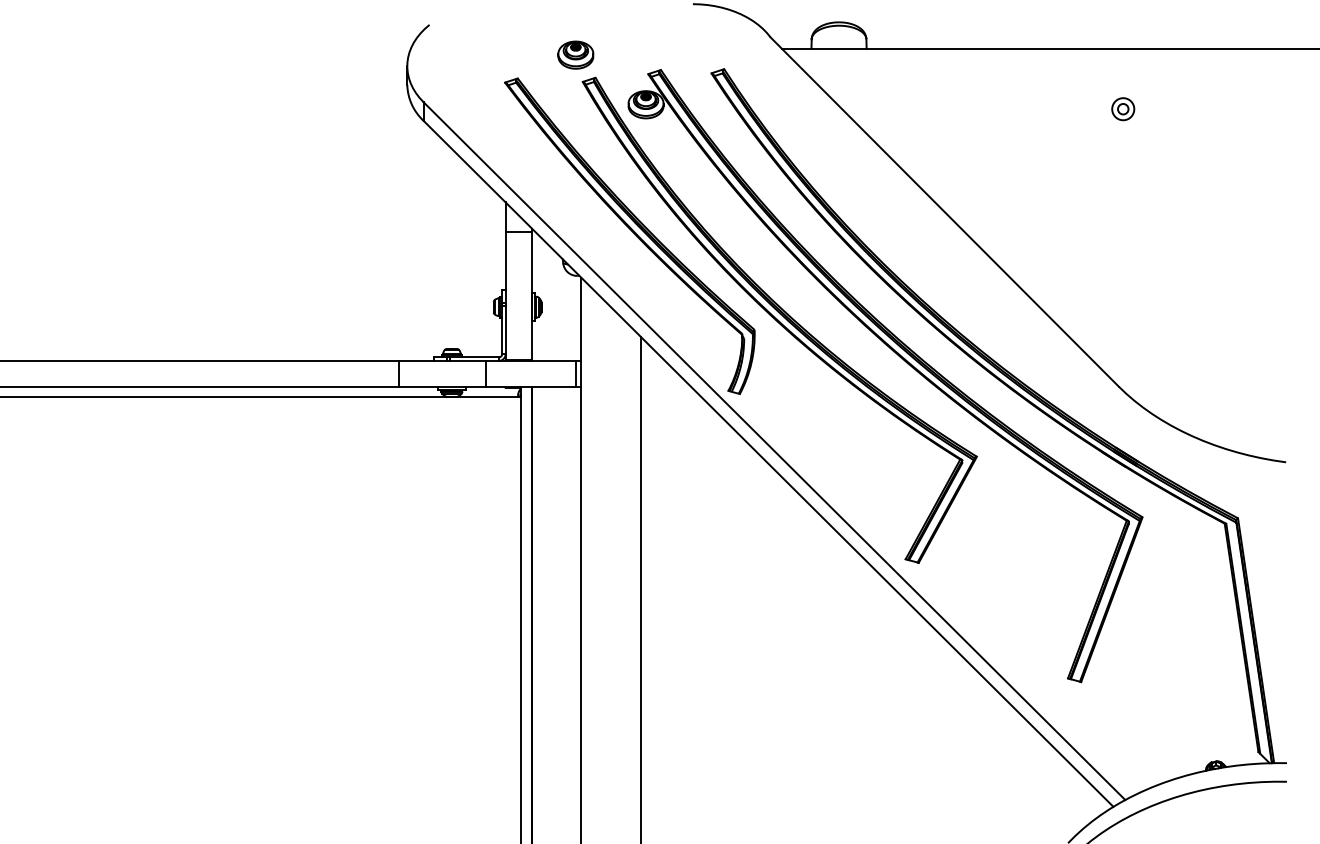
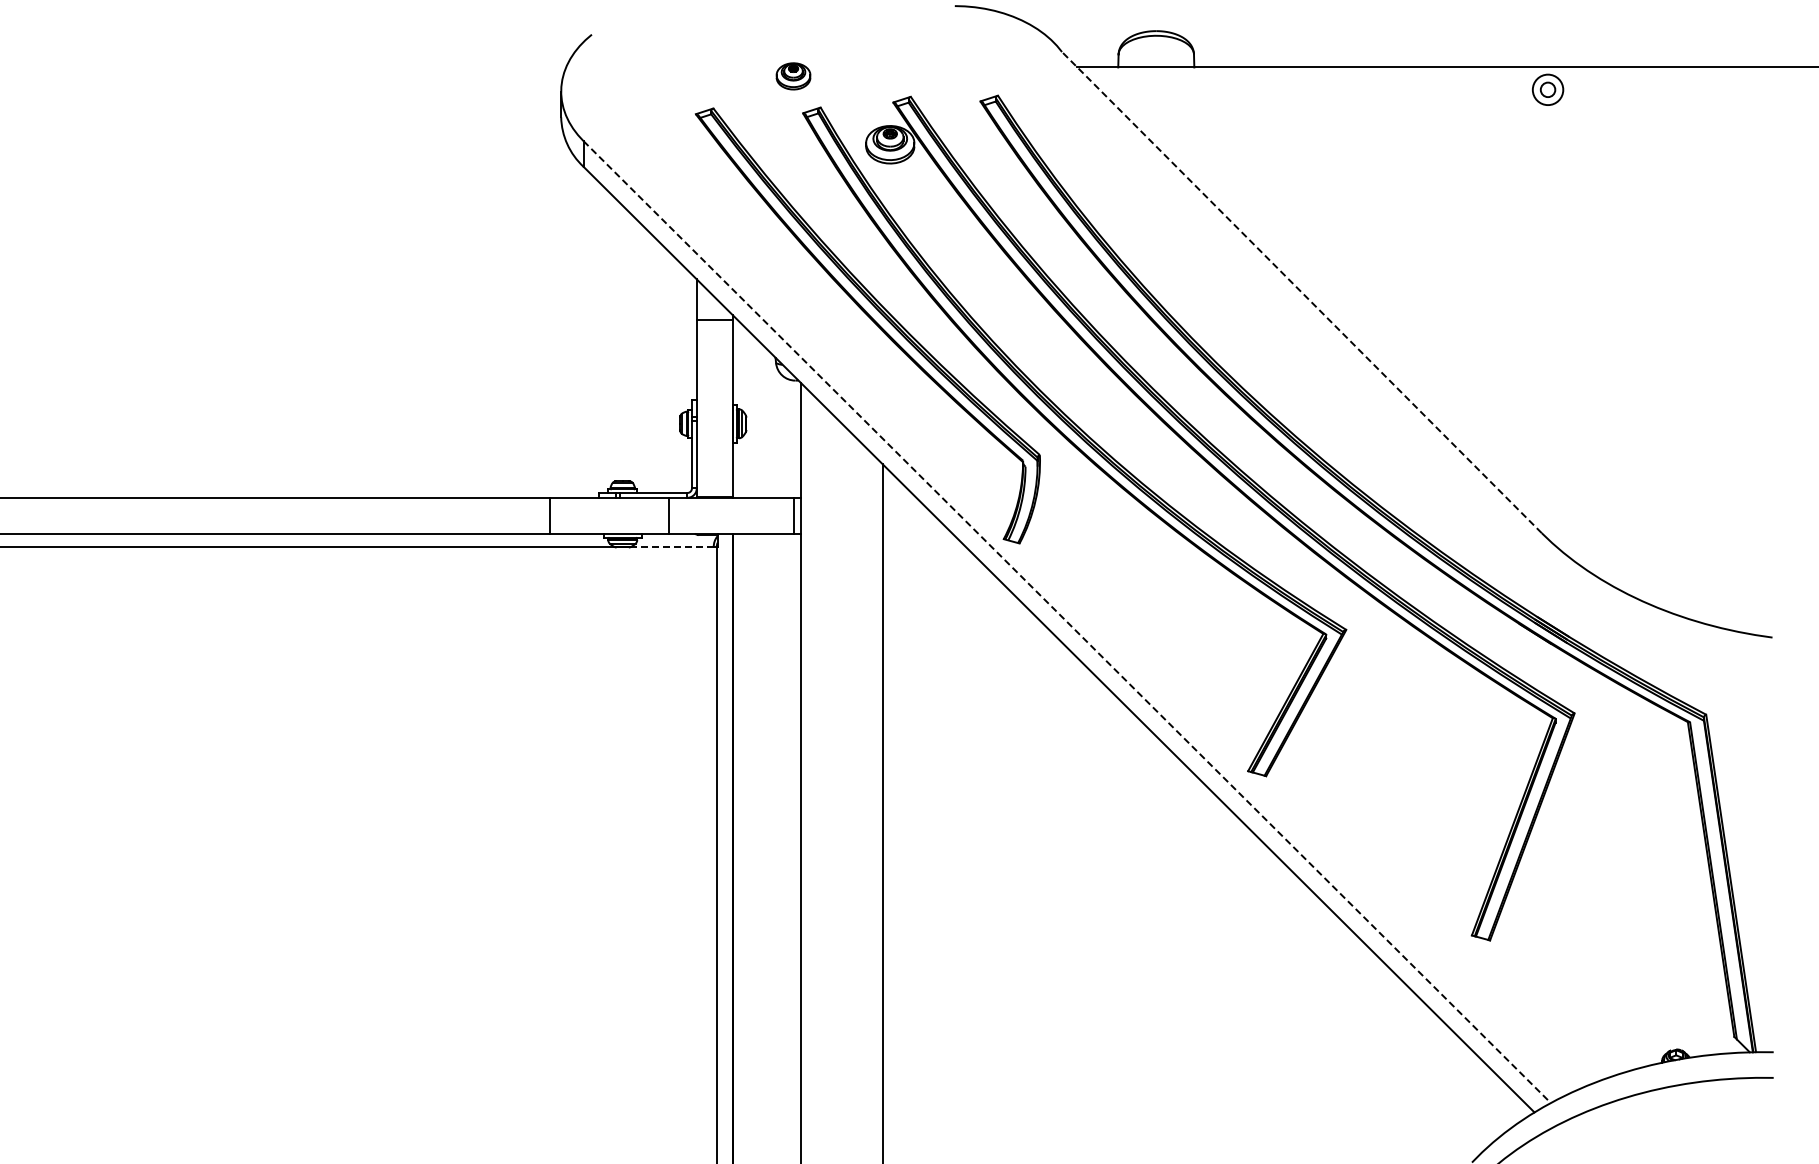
part: (575, 55) -> (793, 76), size x0.7
part: (1122, 108) -> (1547, 89), moved
line: (944, 211) -> (1301, 292), solid -> dashed
line: (486, 396) -> (670, 547), solid -> dashed
line: (774, 451) -> (1067, 622), solid -> dashed

